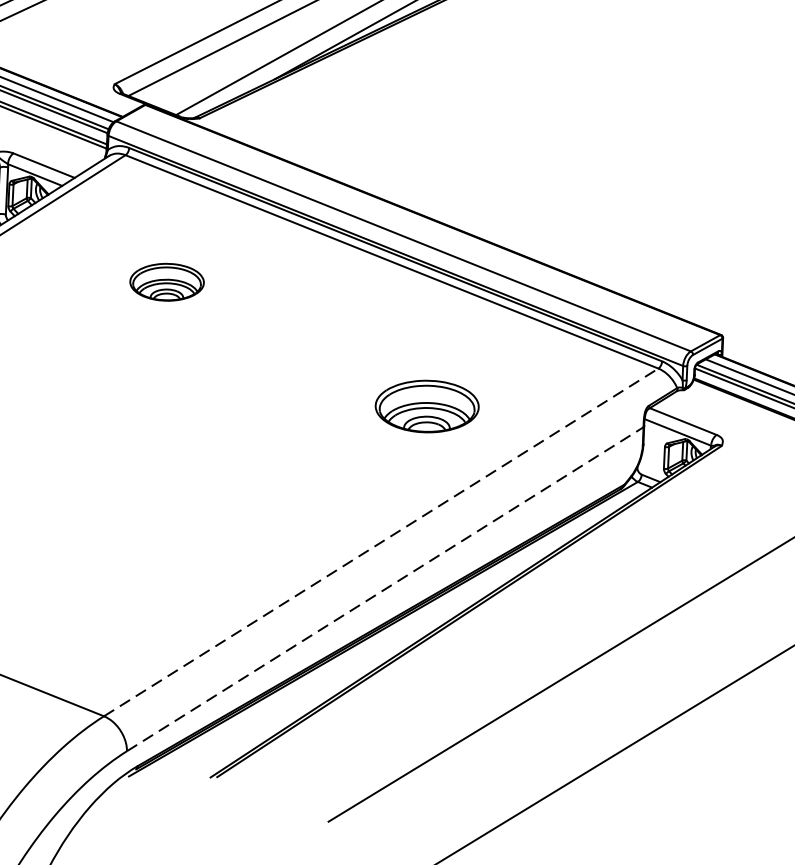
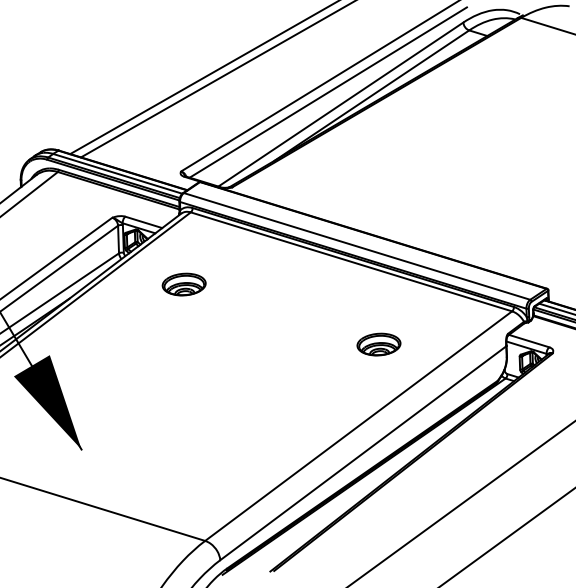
part: (165, 282) -> (183, 284), moved
part: (426, 406) -> (378, 344), size x0.71
line: (380, 543) -> (358, 426), dashed -> solid
line: (385, 589) -> (363, 453), dashed -> solid

